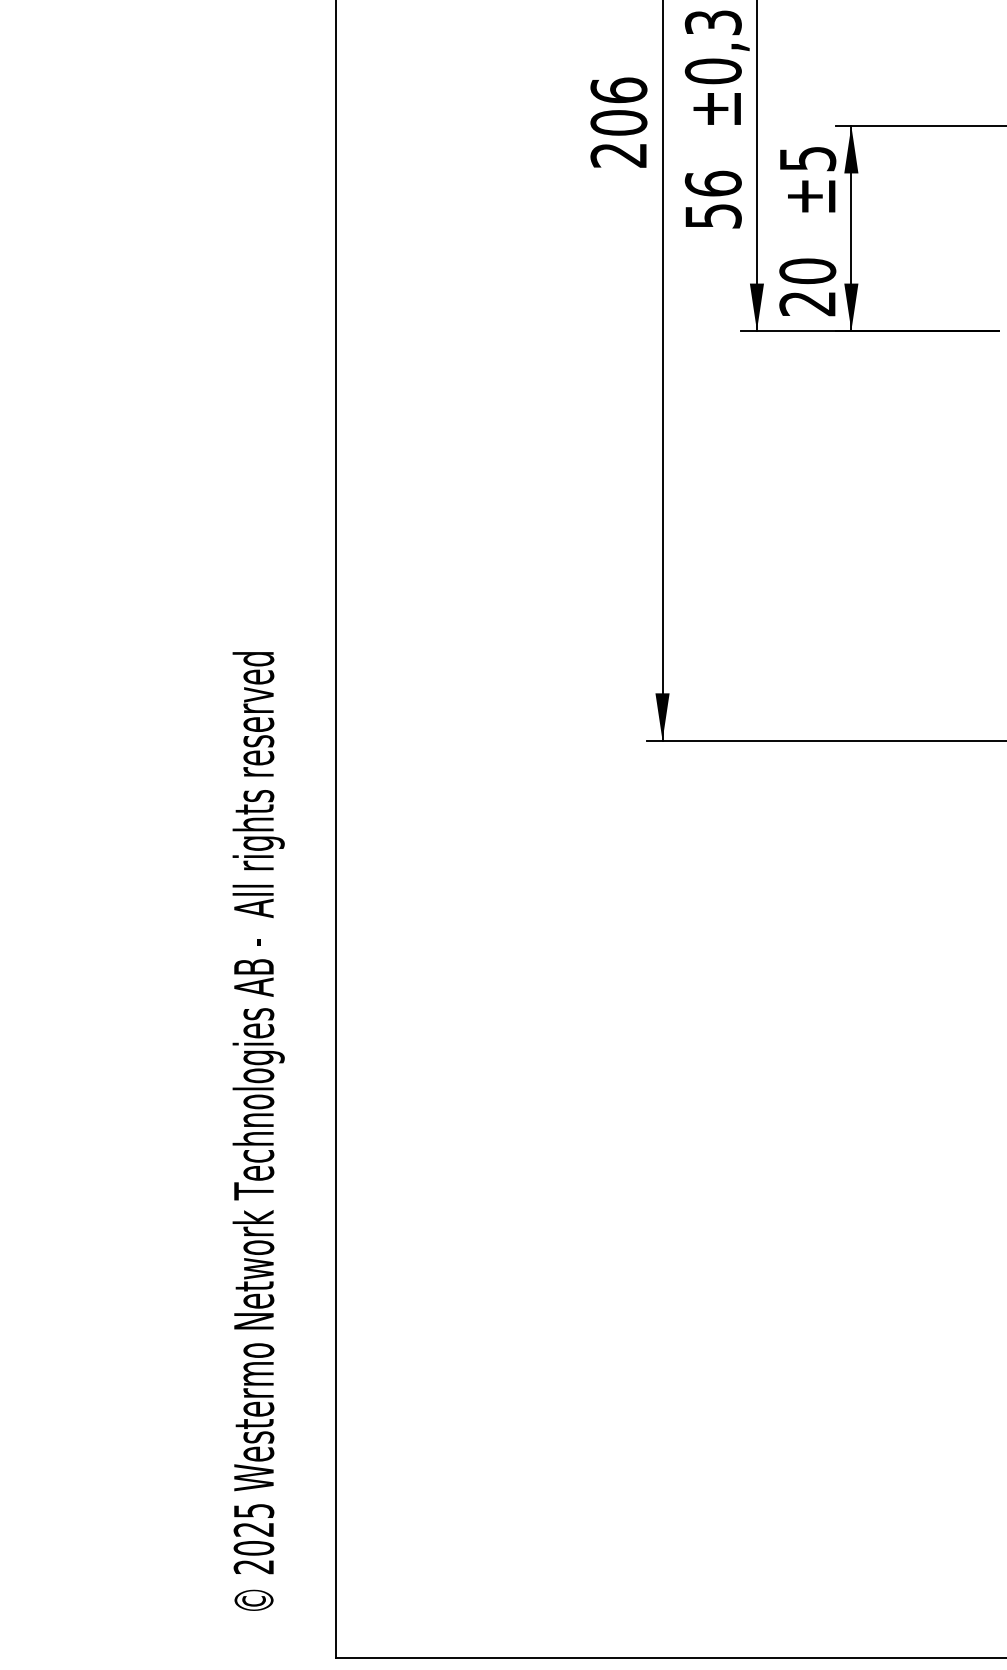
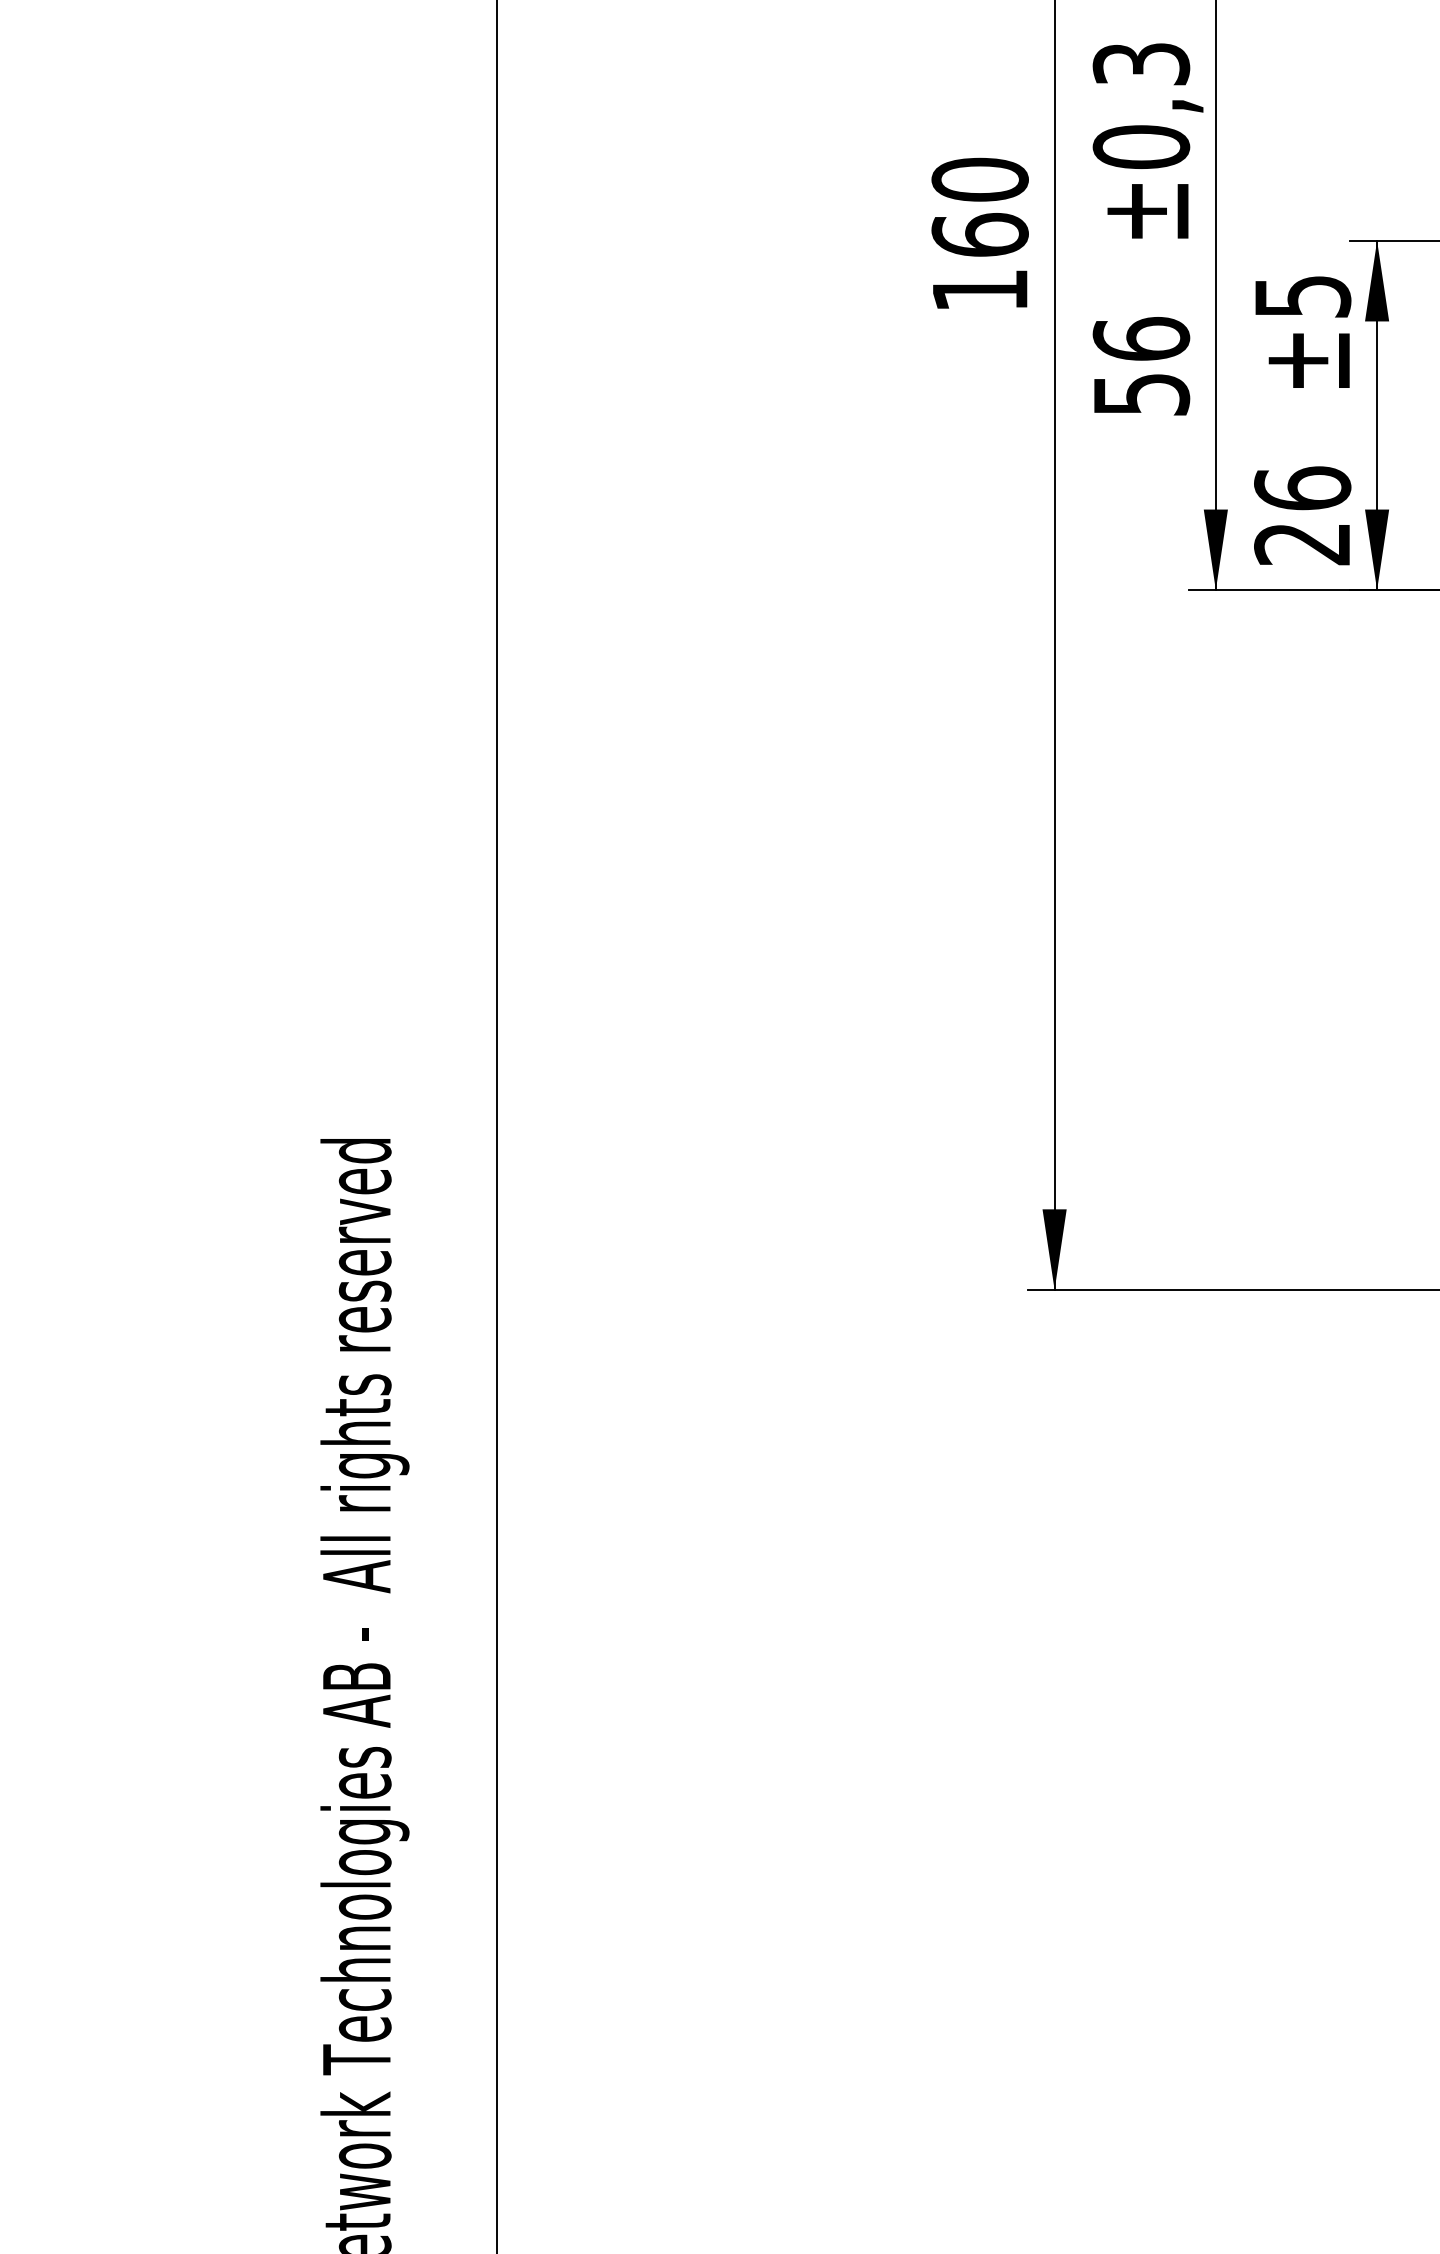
text: (618, 122) -> (979, 234), 206 -> 160
text: (807, 271) -> (1302, 488), 20 -> 26

